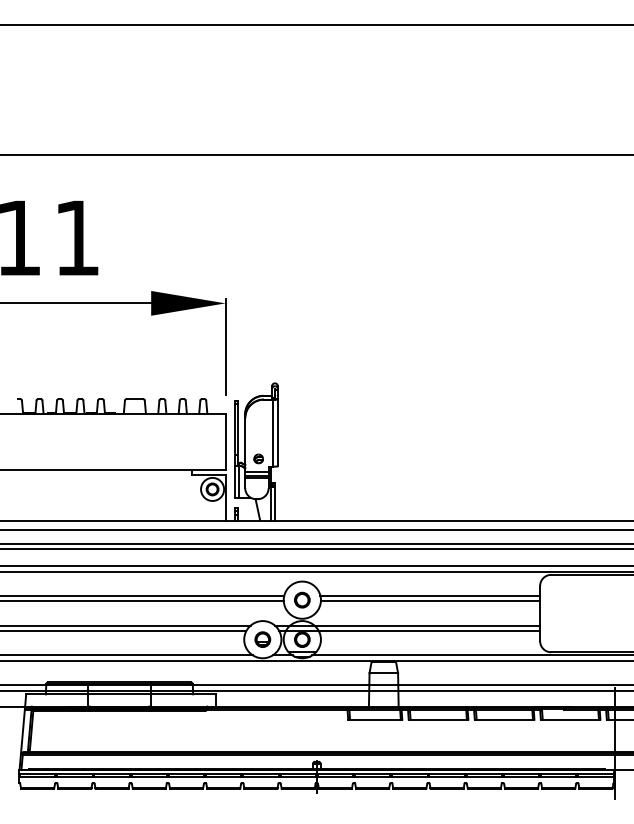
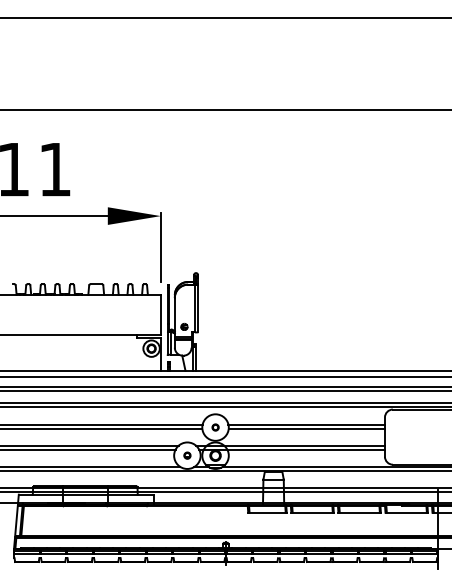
part: (302, 599) -> (215, 427), size x0.6
part: (262, 639) -> (187, 455), size x0.6

